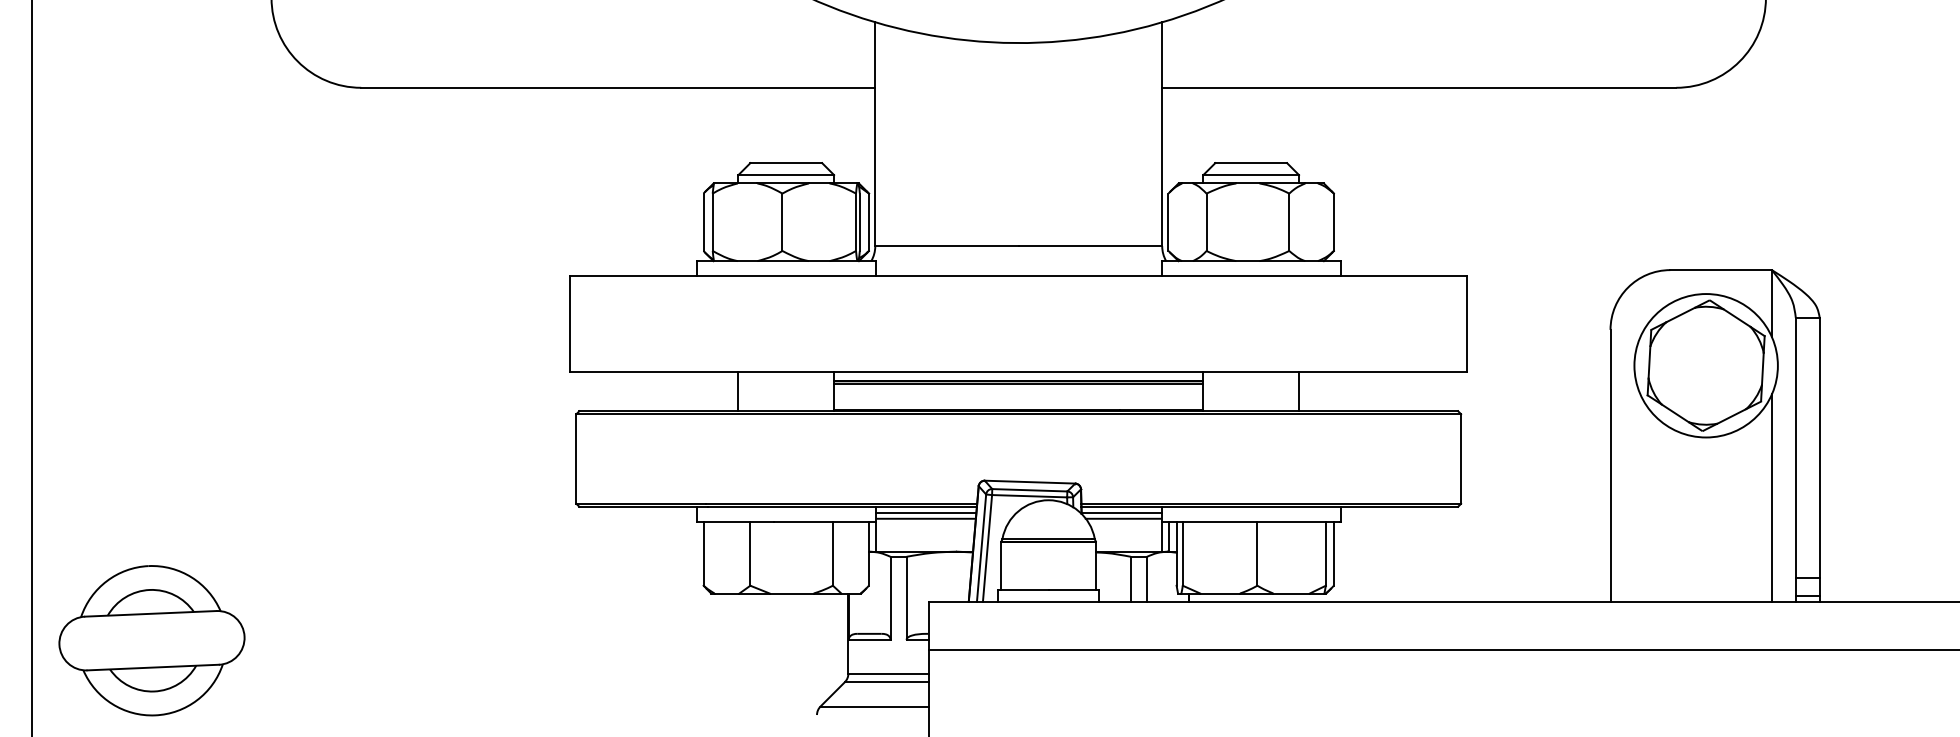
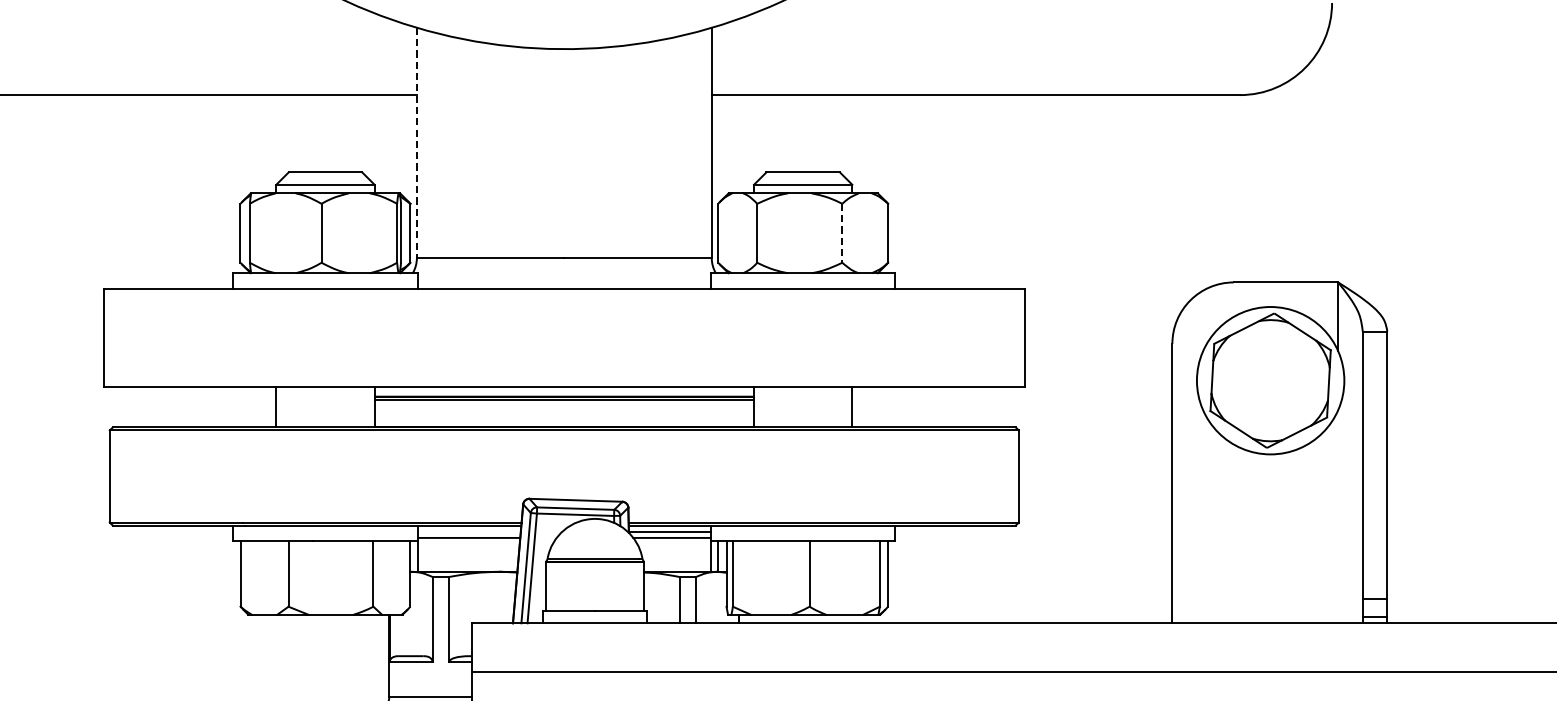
line: (875, 134) -> (417, 143), solid -> dashed
line: (1289, 222) -> (842, 233), solid -> dashed
line: (1771, 497) -> (1337, 516), removed
line: (925, 512) -> (468, 531), removed

